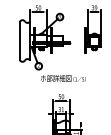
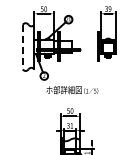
line: (19, 41) -> (22, 47), solid -> dashed

